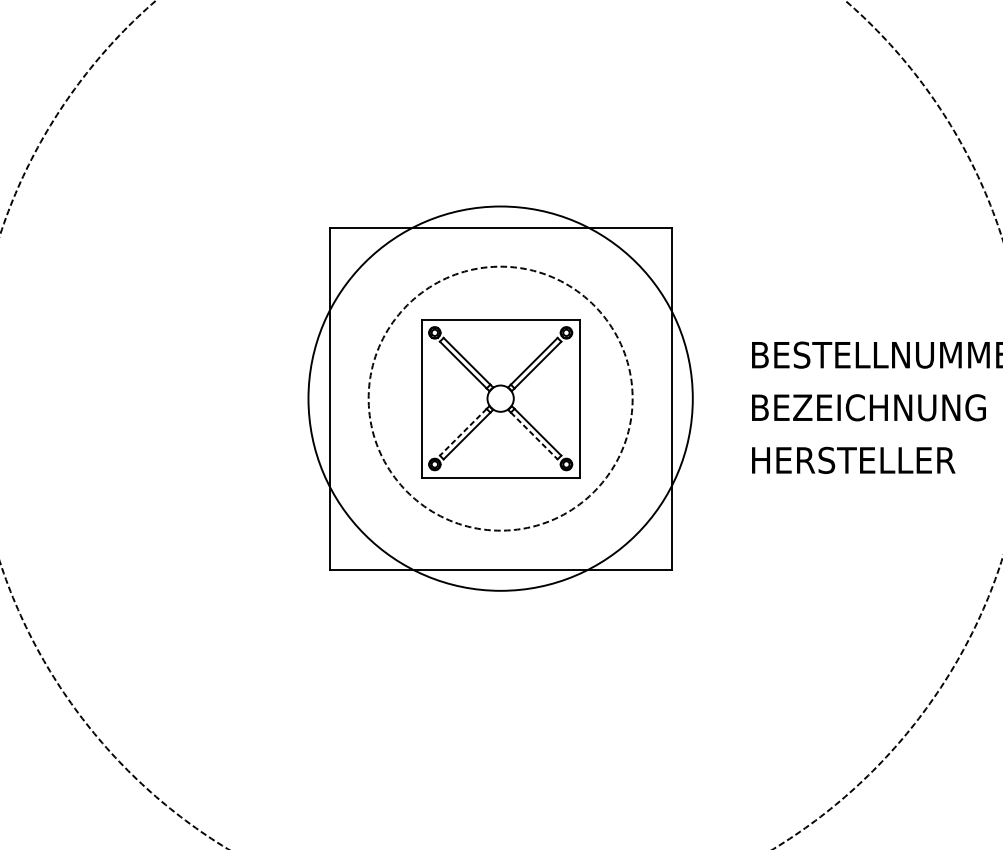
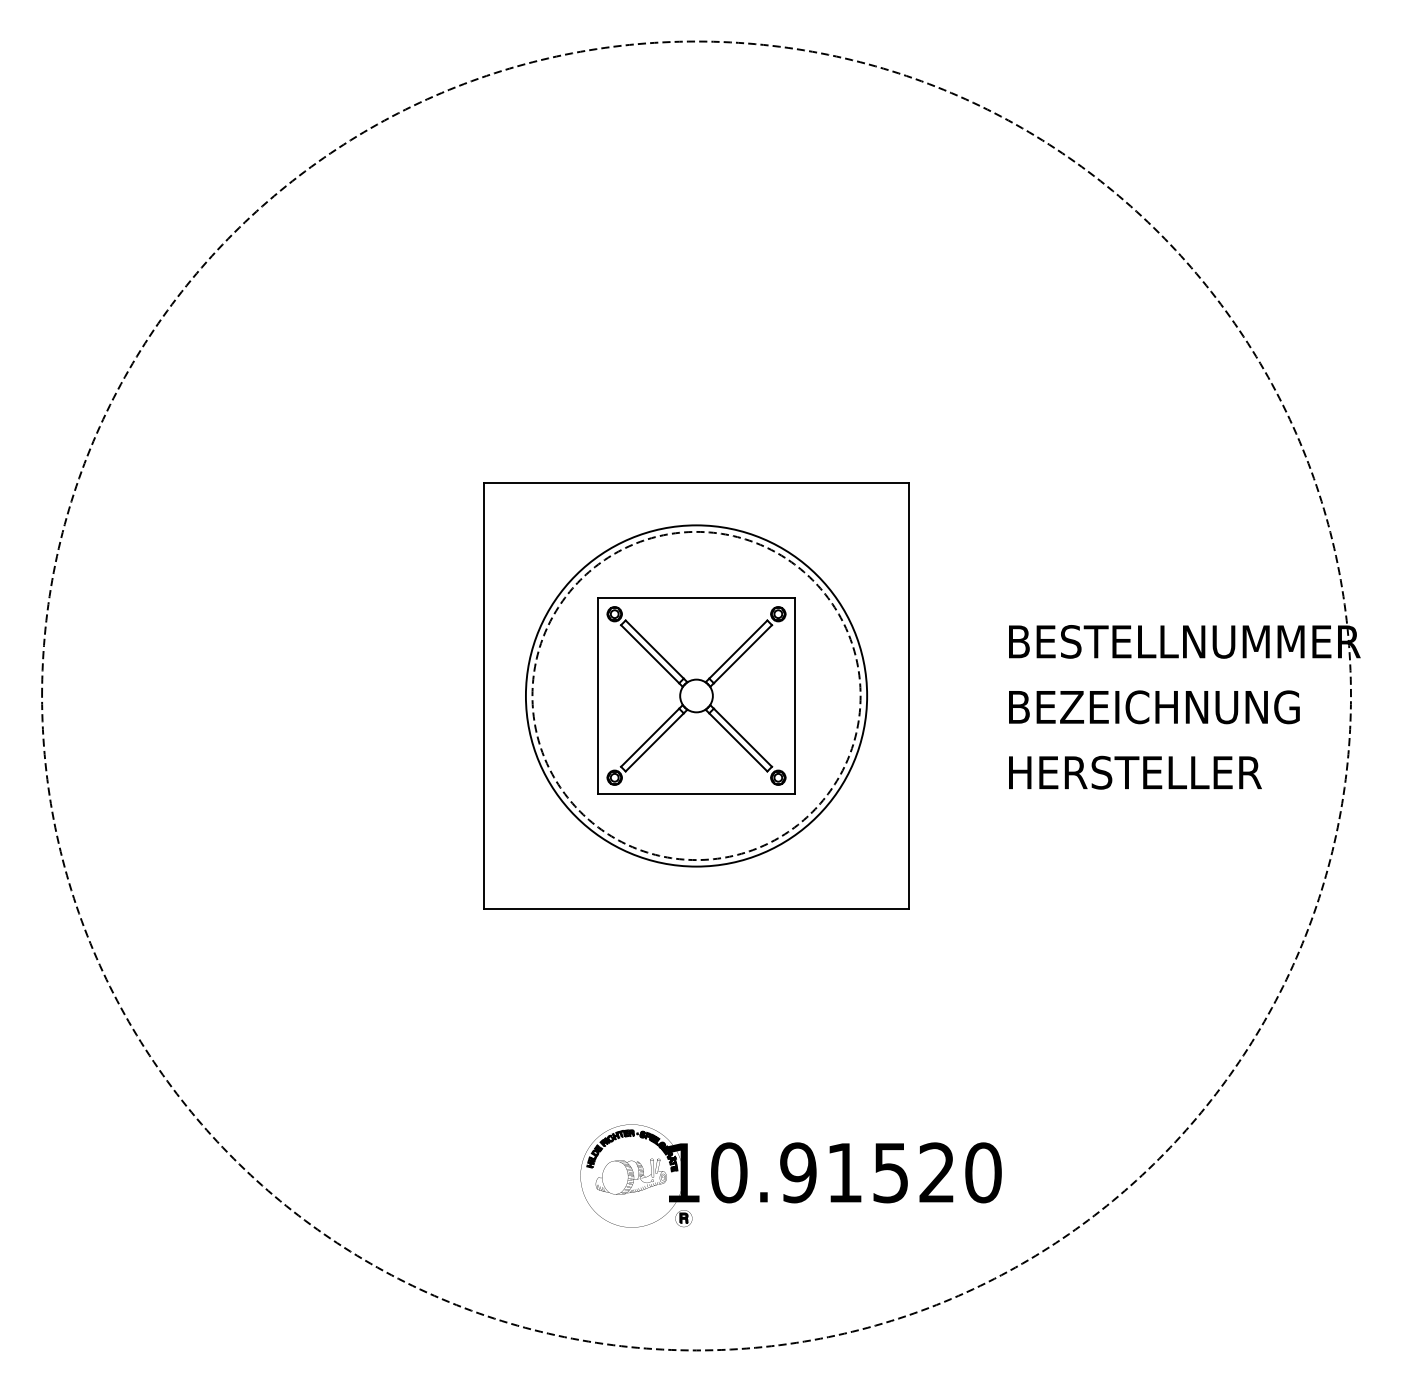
circle: (500, 398) -> (696, 695), size x0.71
line: (462, 432) -> (649, 738), dashed -> solid
line: (534, 436) -> (738, 742), dashed -> solid
part: (576, 784) -> (790, 1175), added

